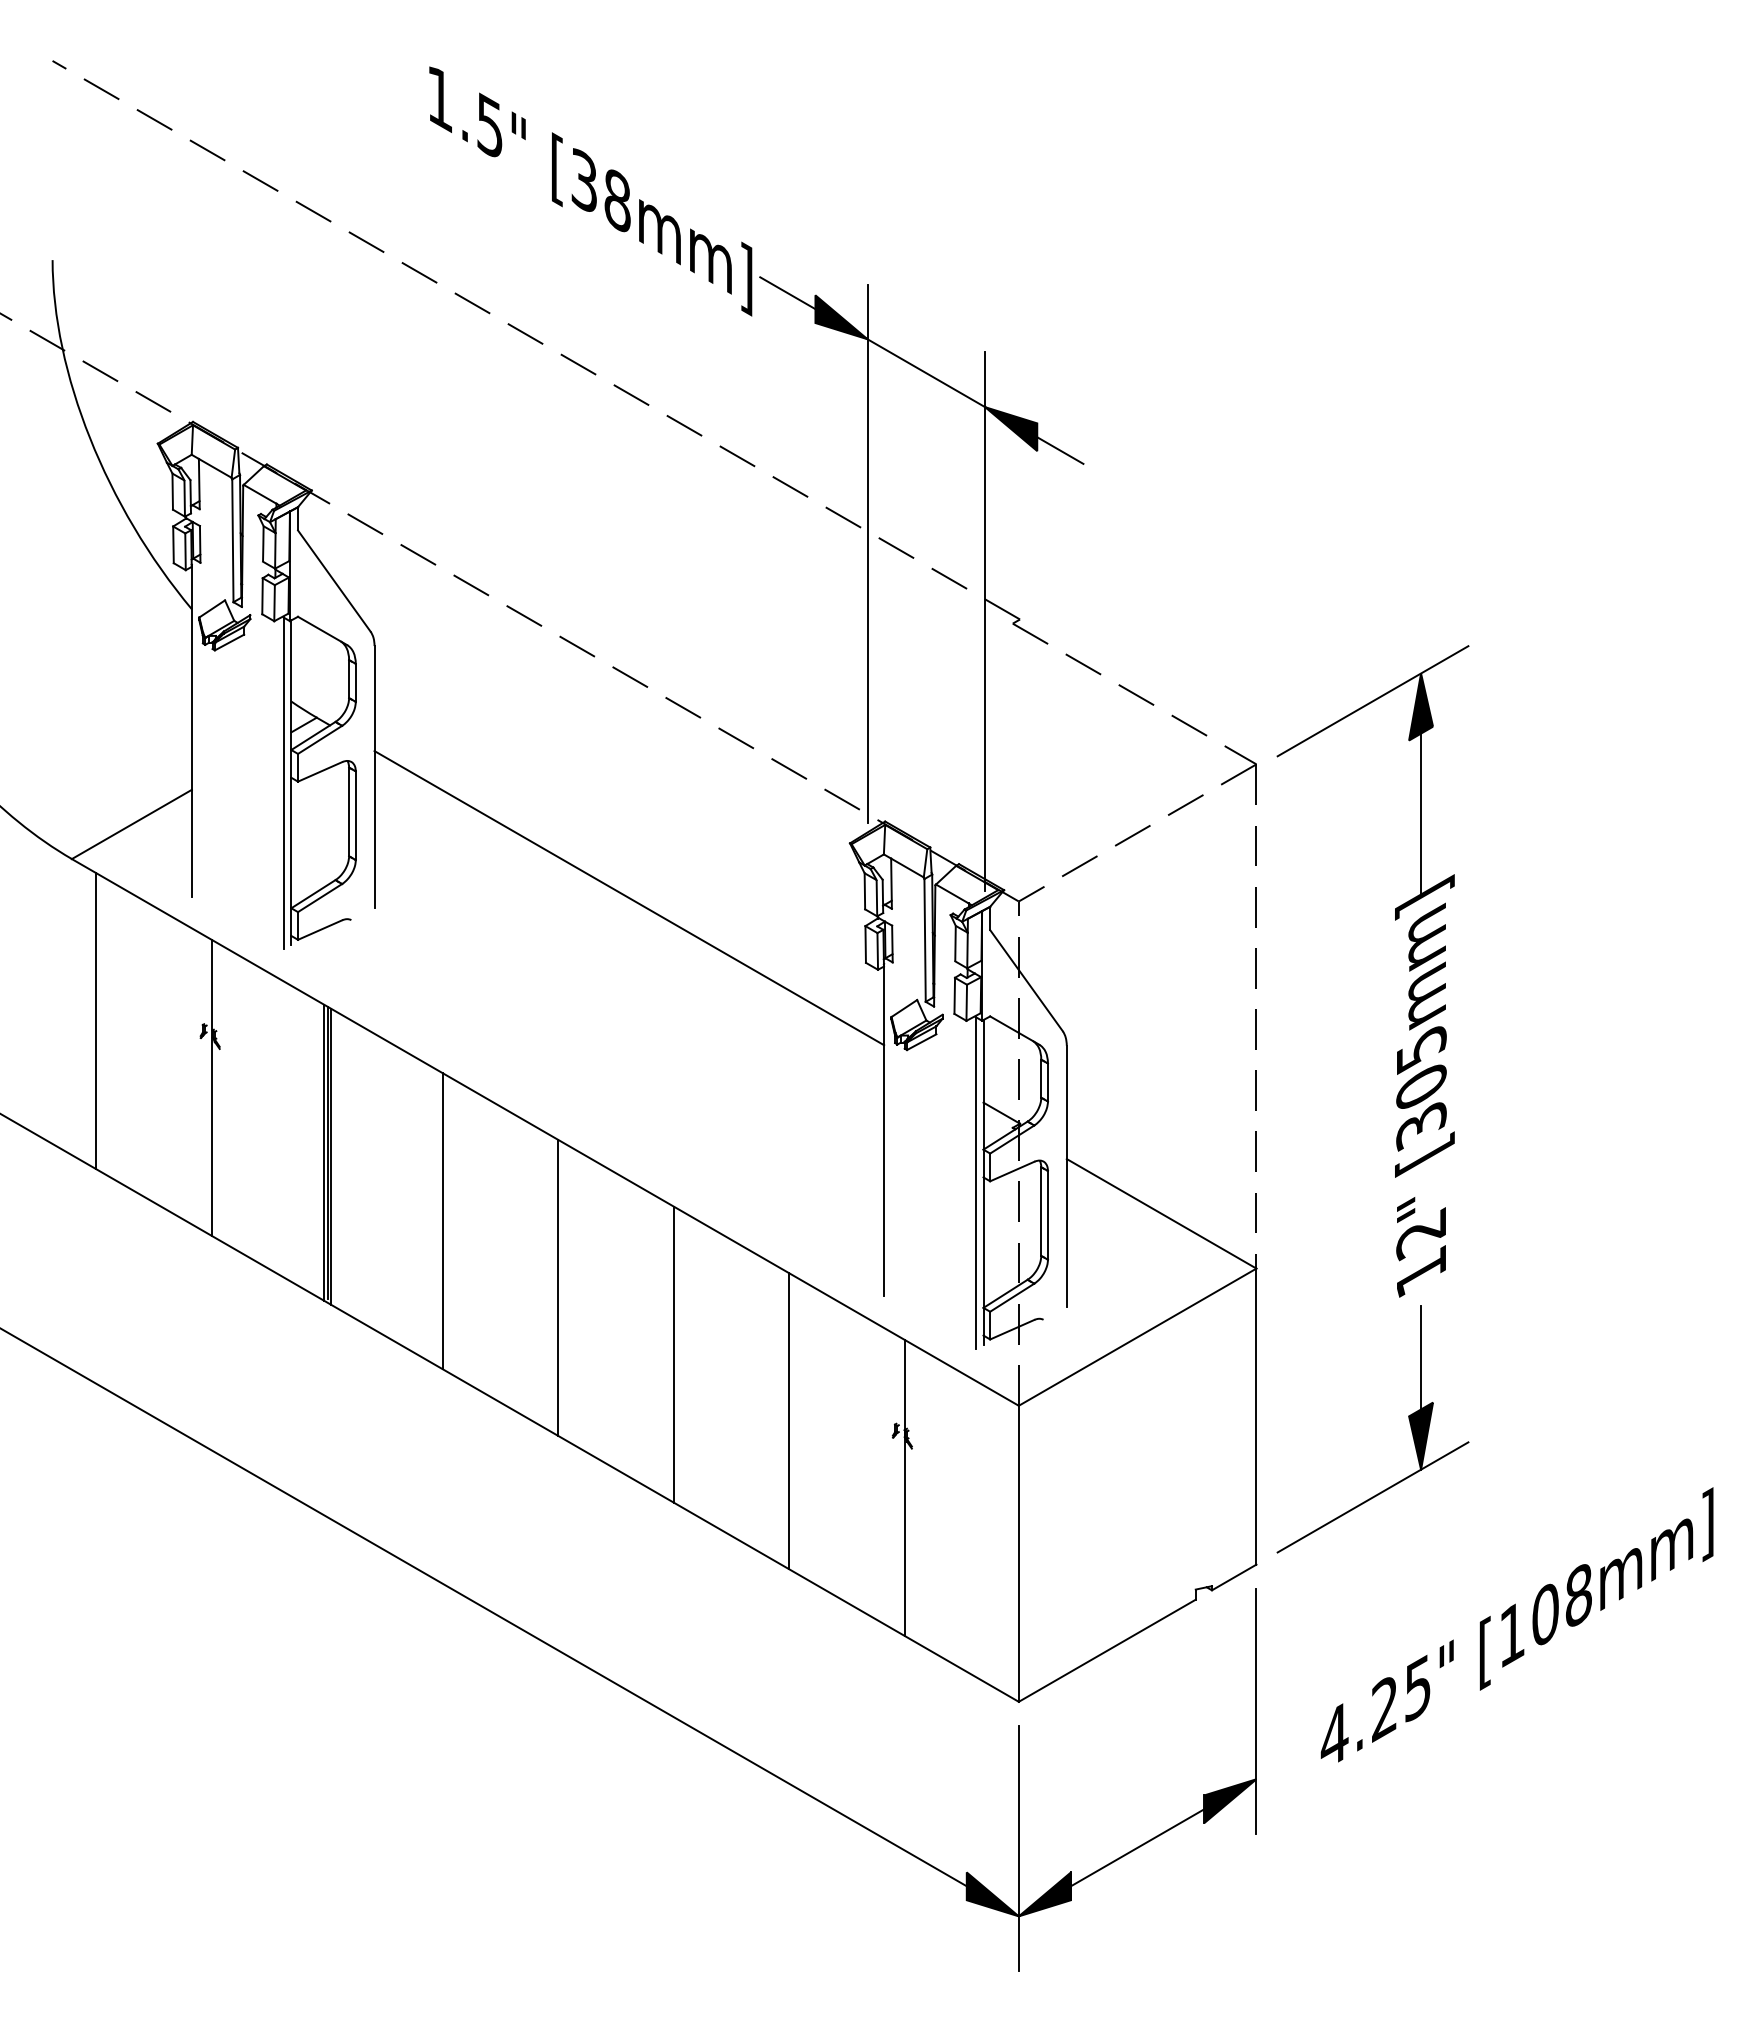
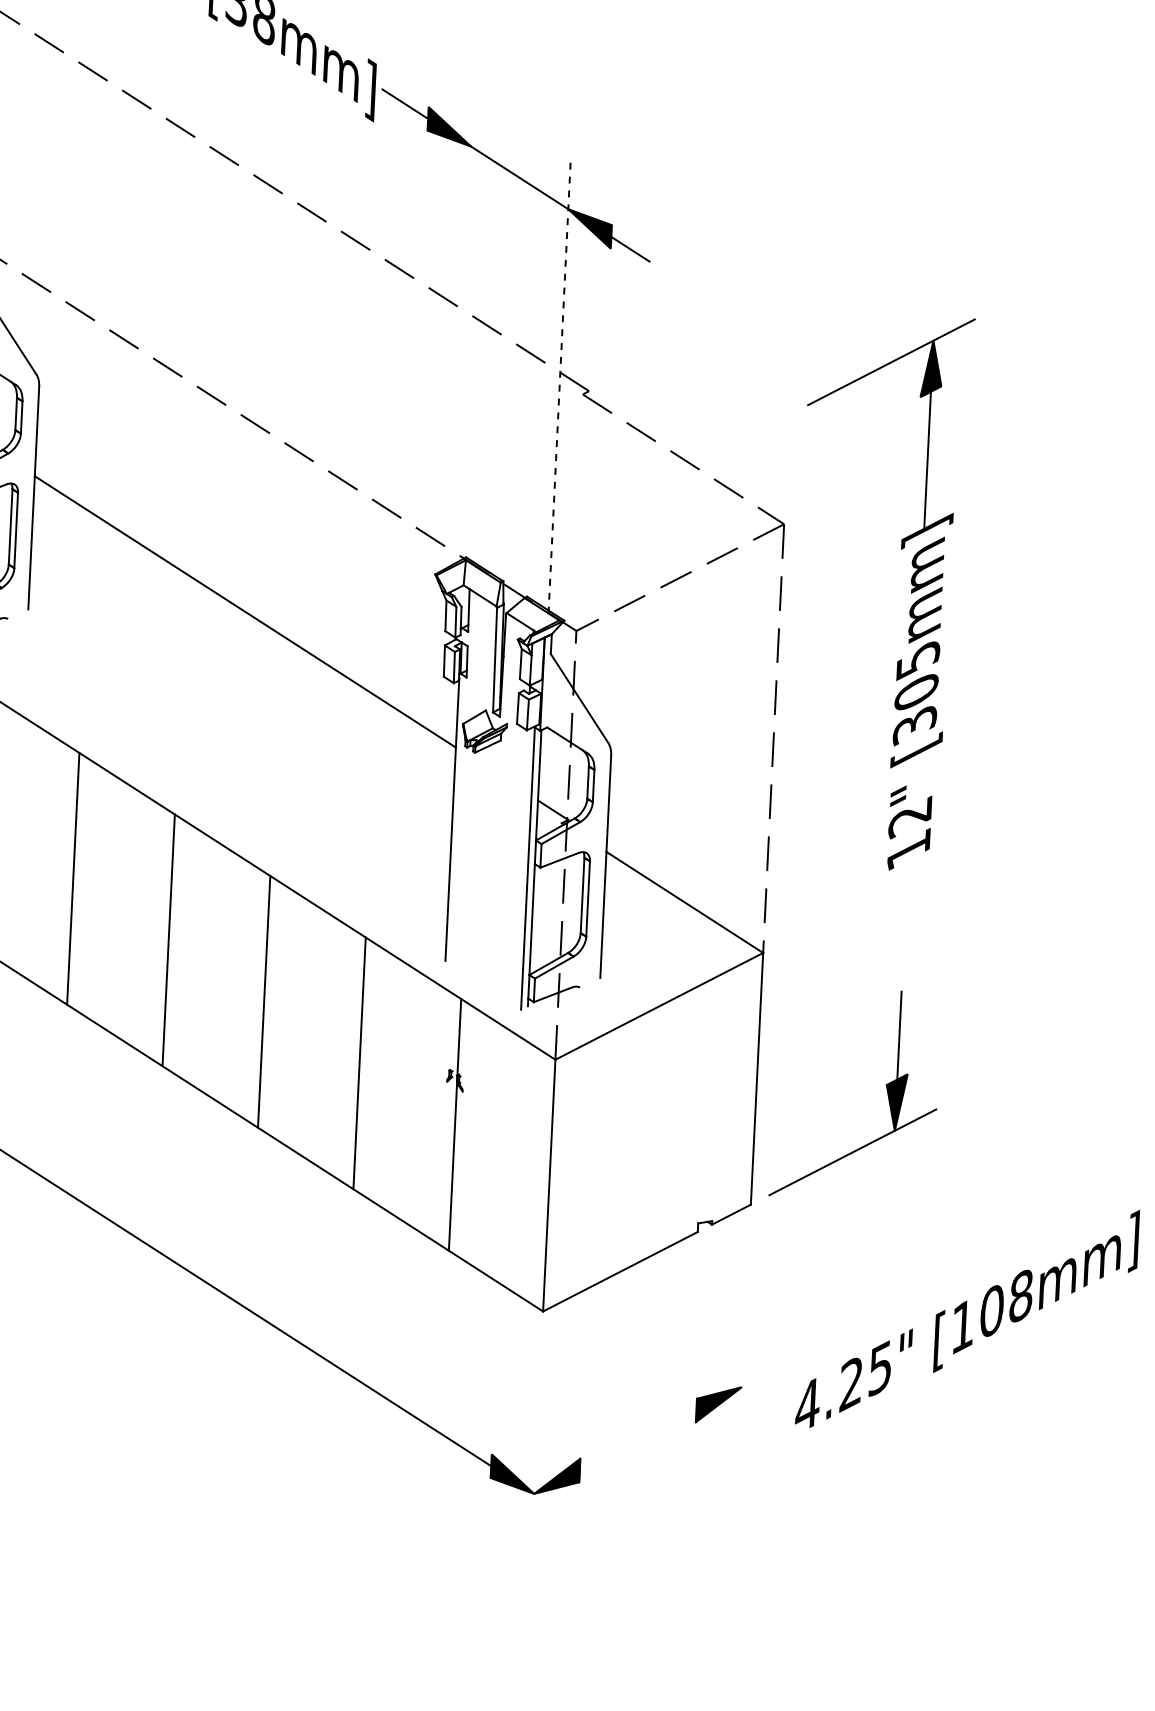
line: (867, 553) -> (462, 328), removed
line: (985, 622) -> (559, 392), solid -> dashed
part: (1409, 971) -> (911, 593), moved
text: (1516, 1624) -> (966, 1318), moved
line: (1256, 1711) -> (744, 1329), removed
line: (1137, 1847) -> (637, 1440), removed
line: (1018, 1848) -> (536, 1436), removed

